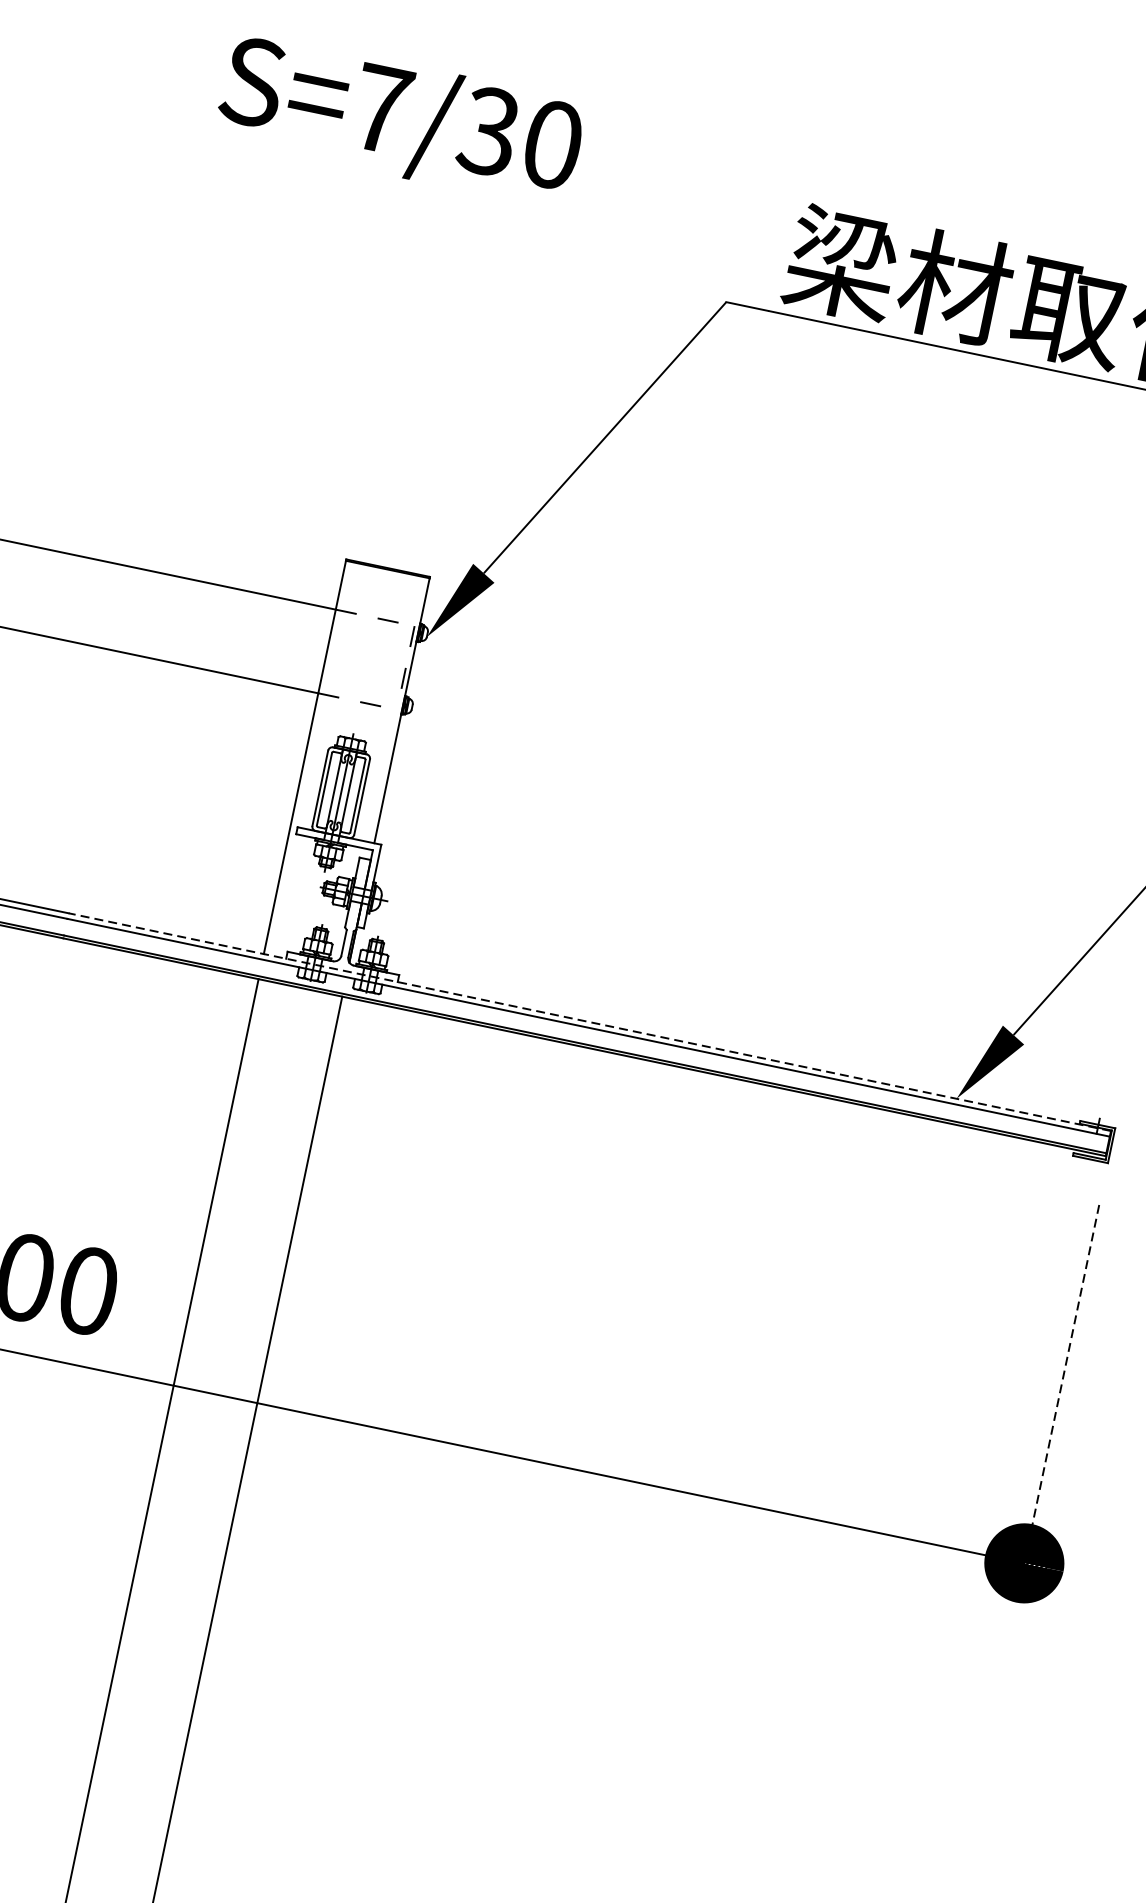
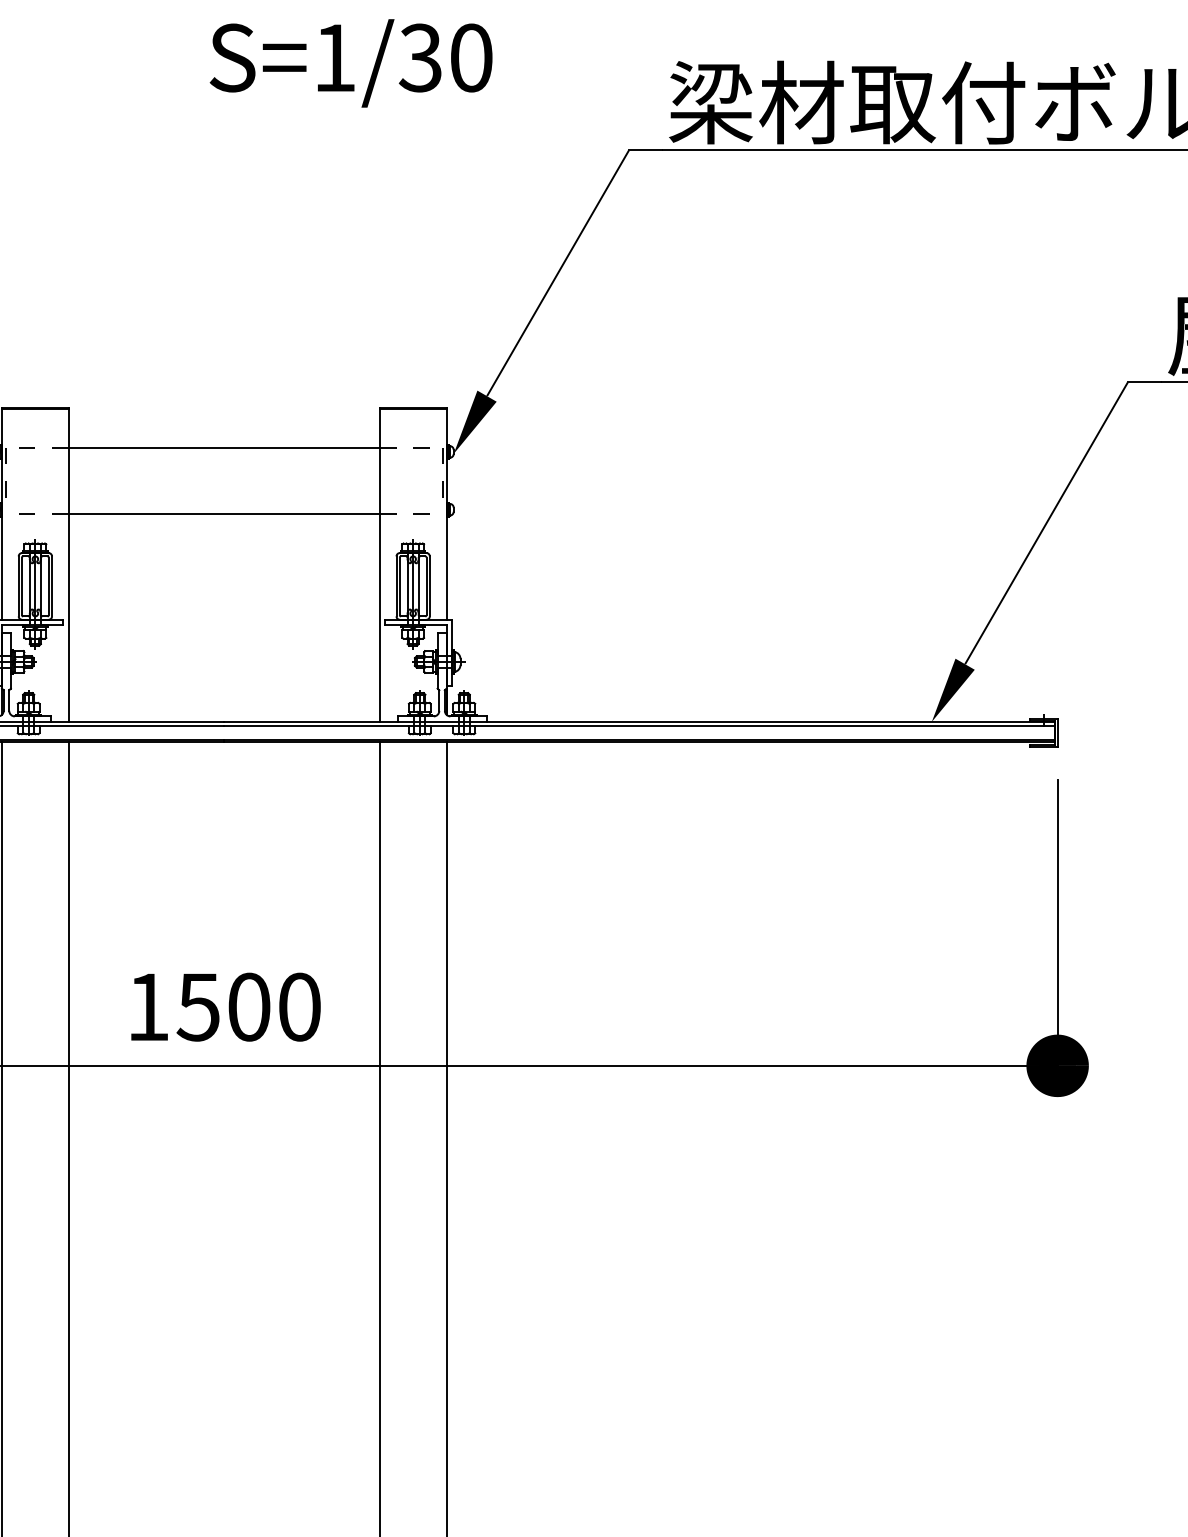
text: (382, 108) -> (335, 57), S=7/30 -> S=1/30
line: (589, 1021) -> (639, 721), dashed -> solid
line: (1061, 1384) -> (1057, 923), dashed -> solid

